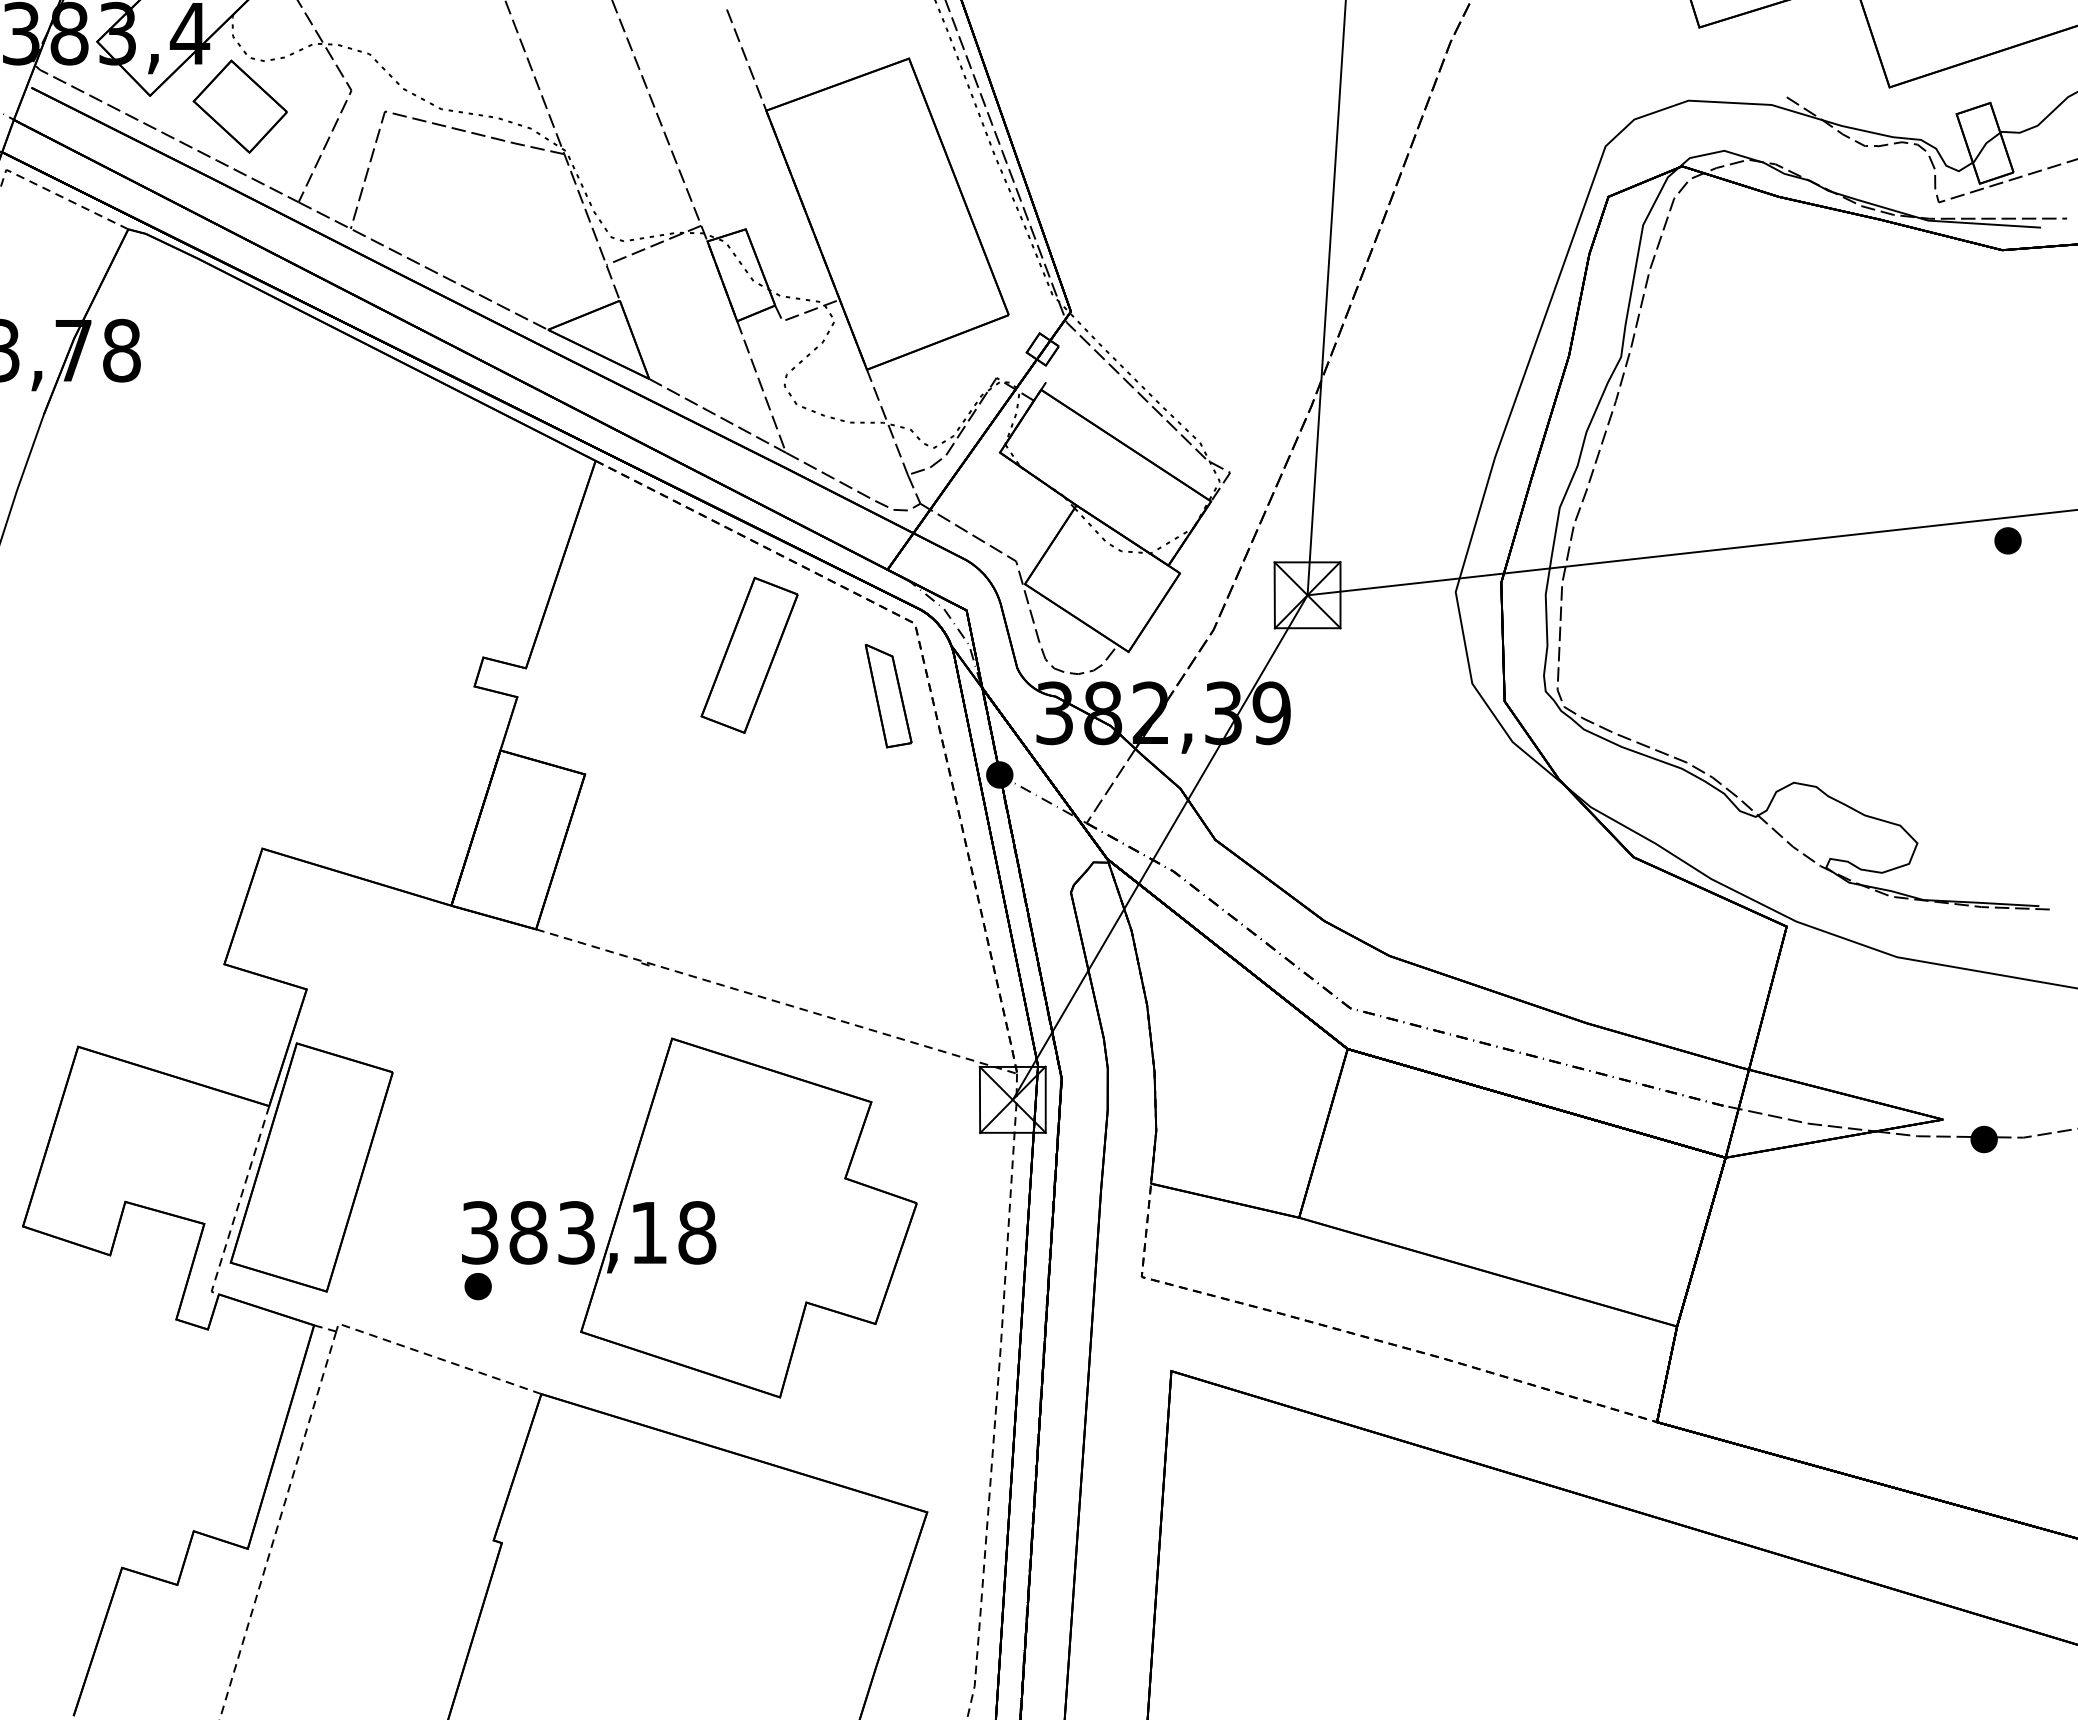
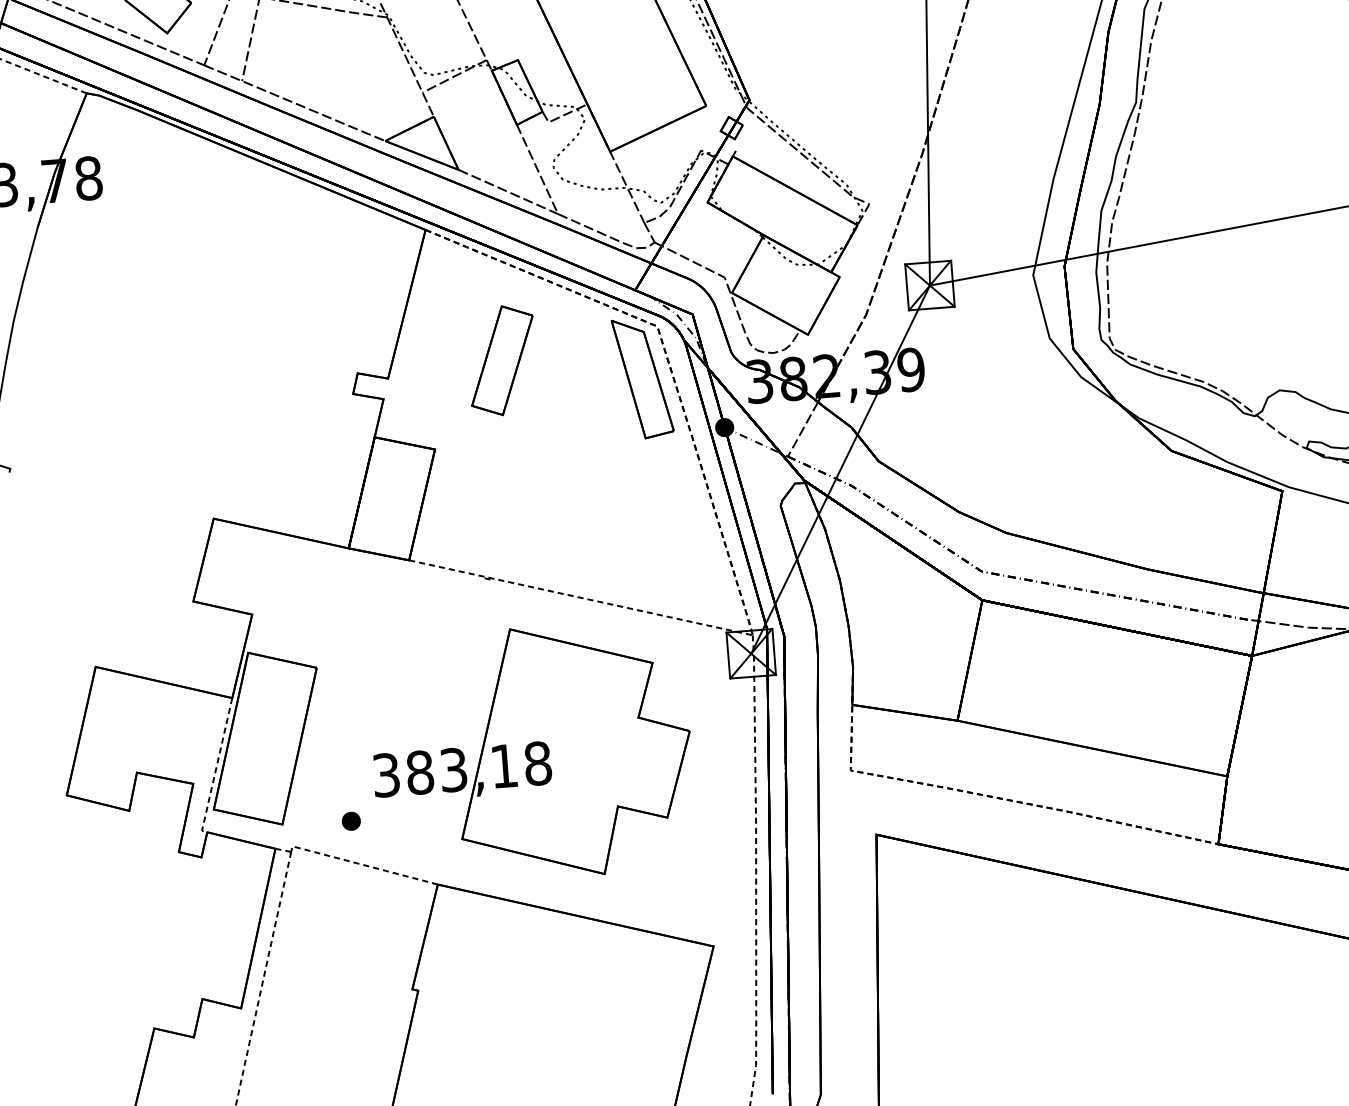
part: (749, 654) -> (502, 360), moved
part: (888, 695) -> (642, 378), size x1.67
part: (477, 1286) -> (350, 821), moved

